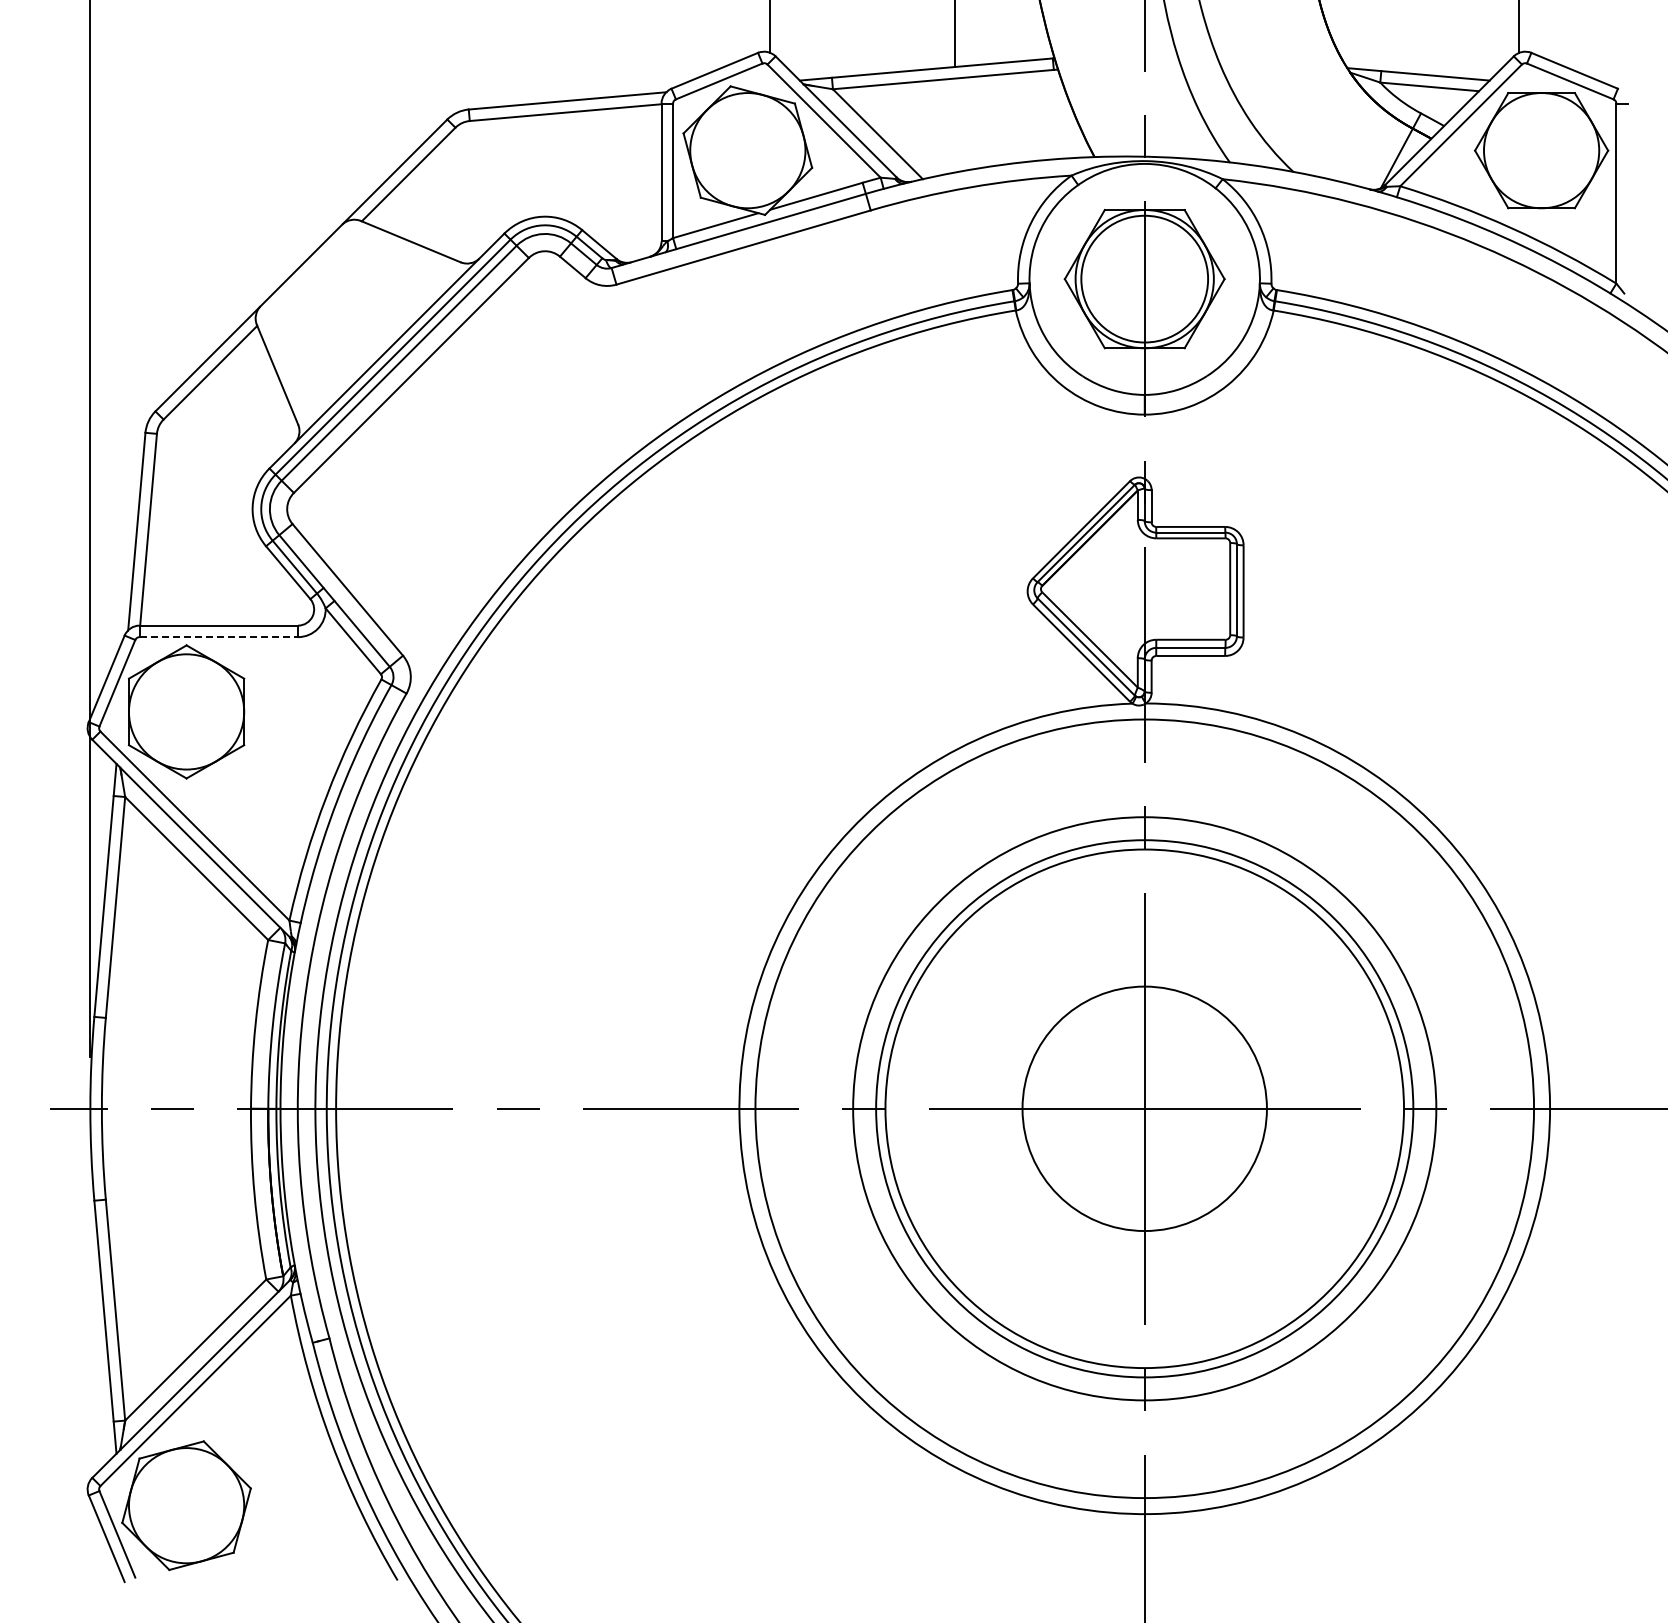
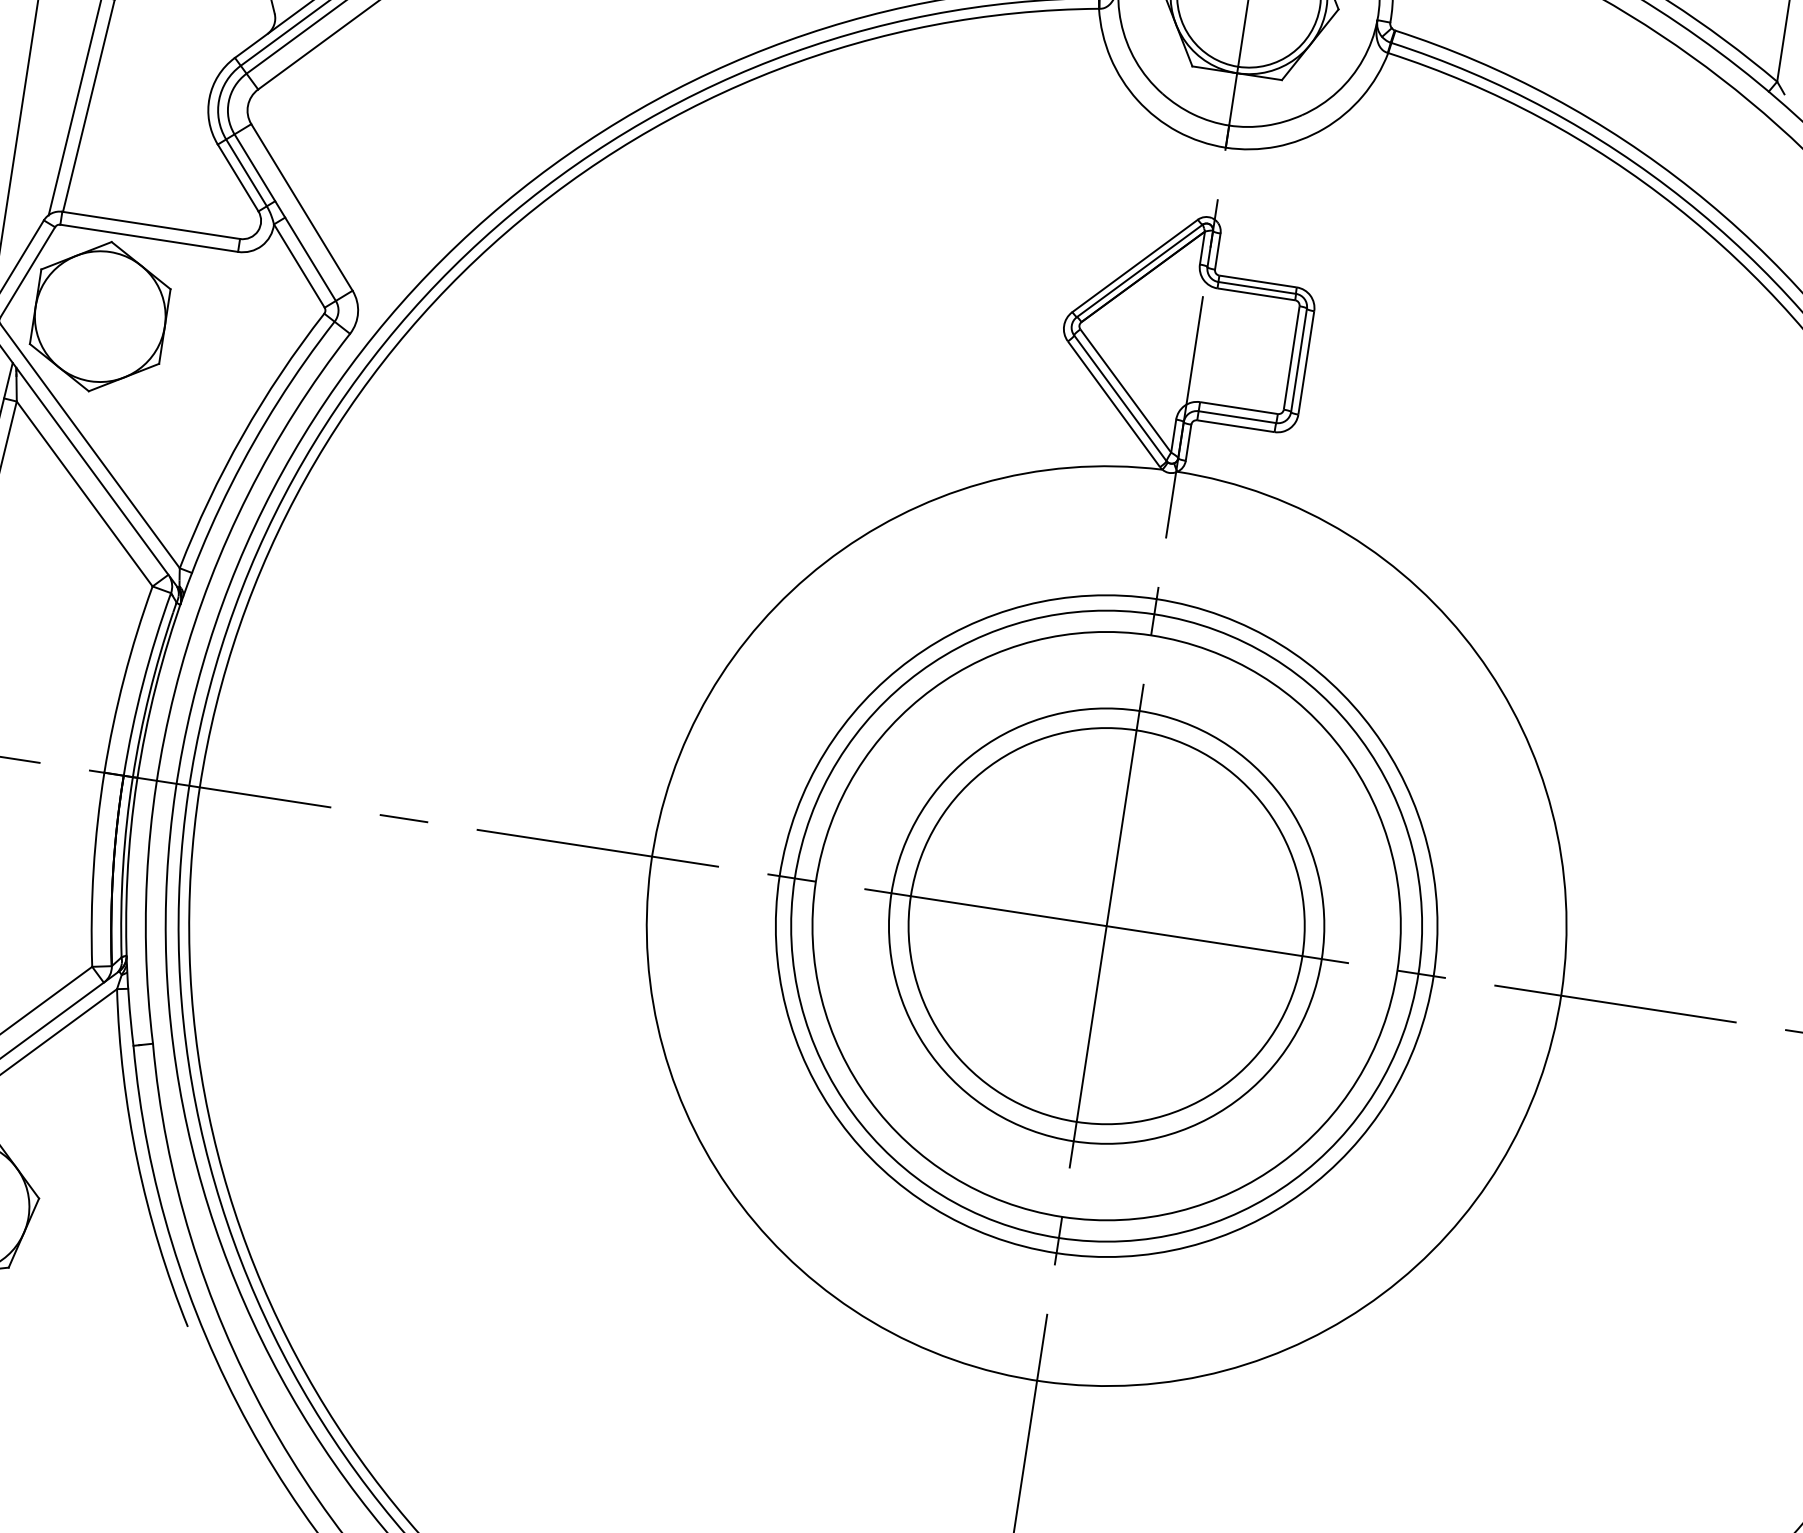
line: (219, 637) -> (149, 238), dashed -> solid
circle: (1144, 1108) -> (1106, 925), size x0.71
circle: (1144, 1108) -> (1106, 925), size x0.71
circle: (1144, 1108) -> (1106, 925), size x1.43

